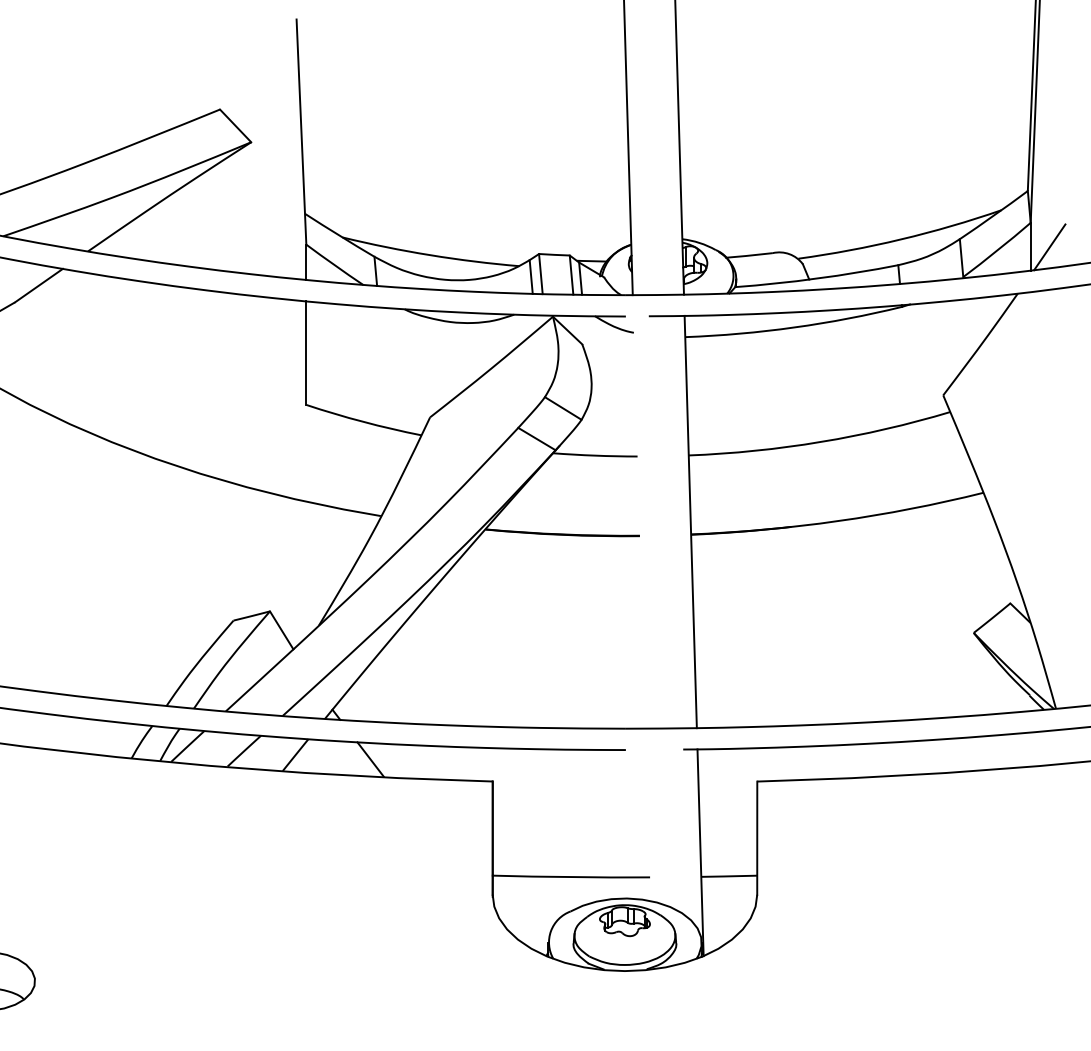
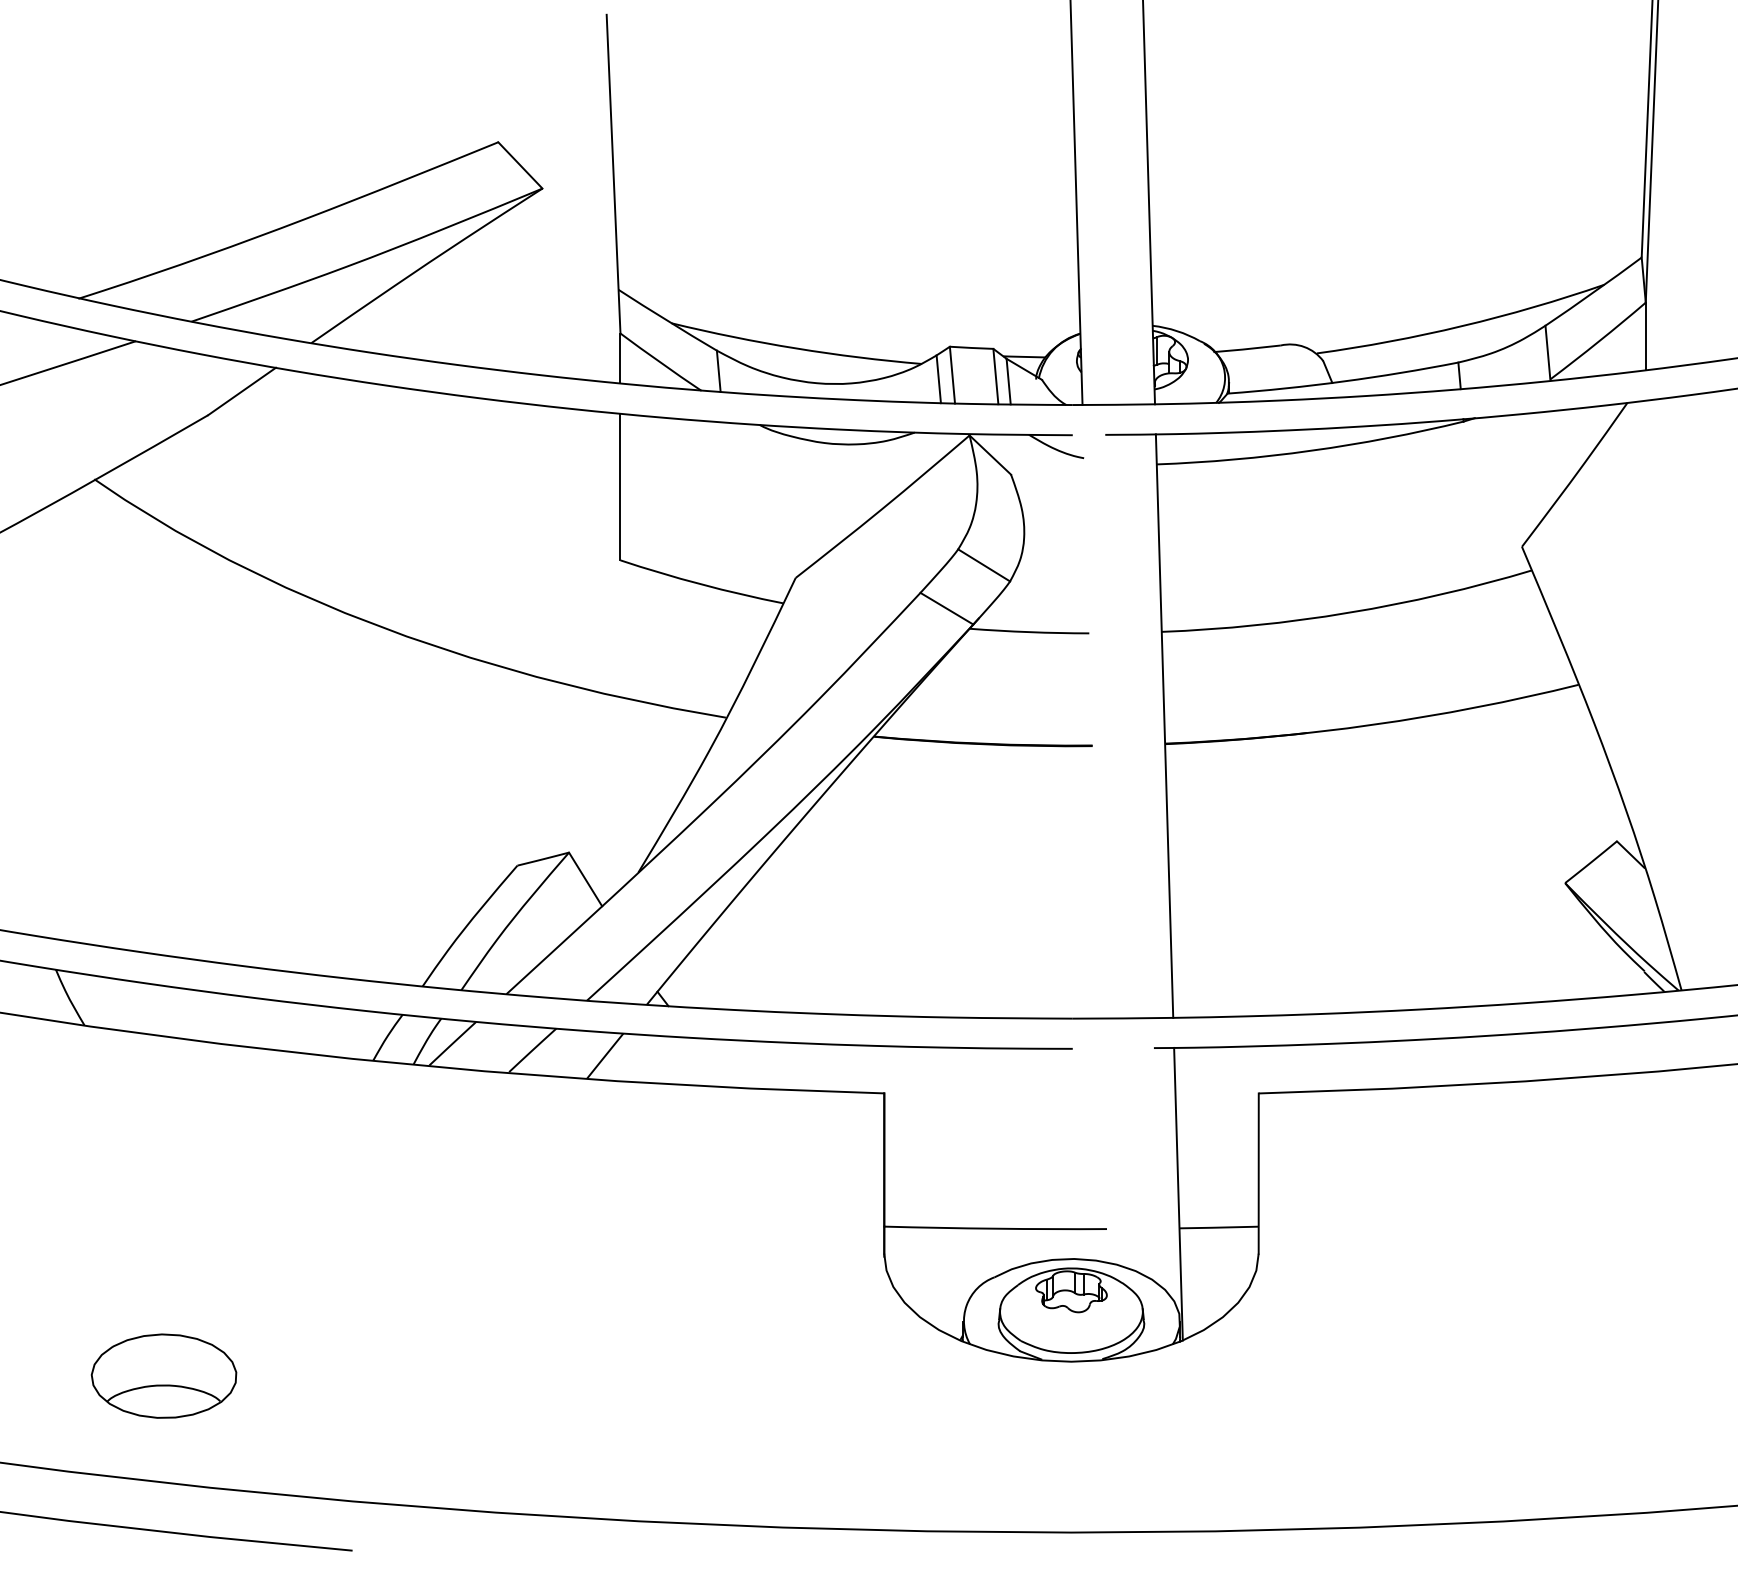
line: (1049, 246) -> (1672, 336), removed
line: (369, 758) -> (710, 1061), removed

